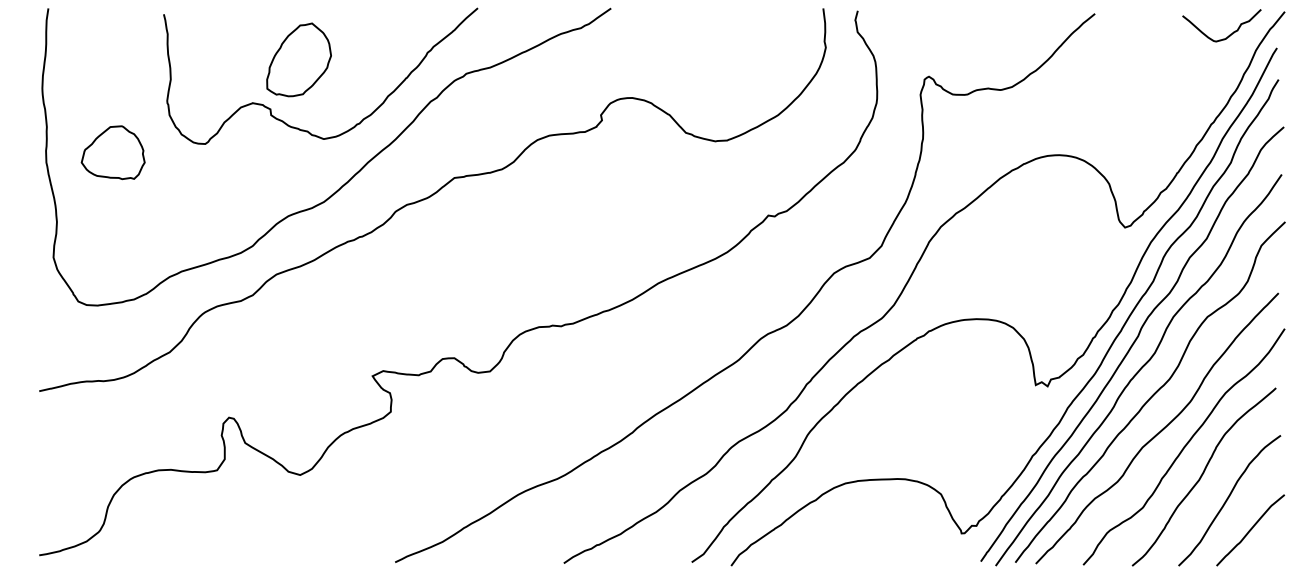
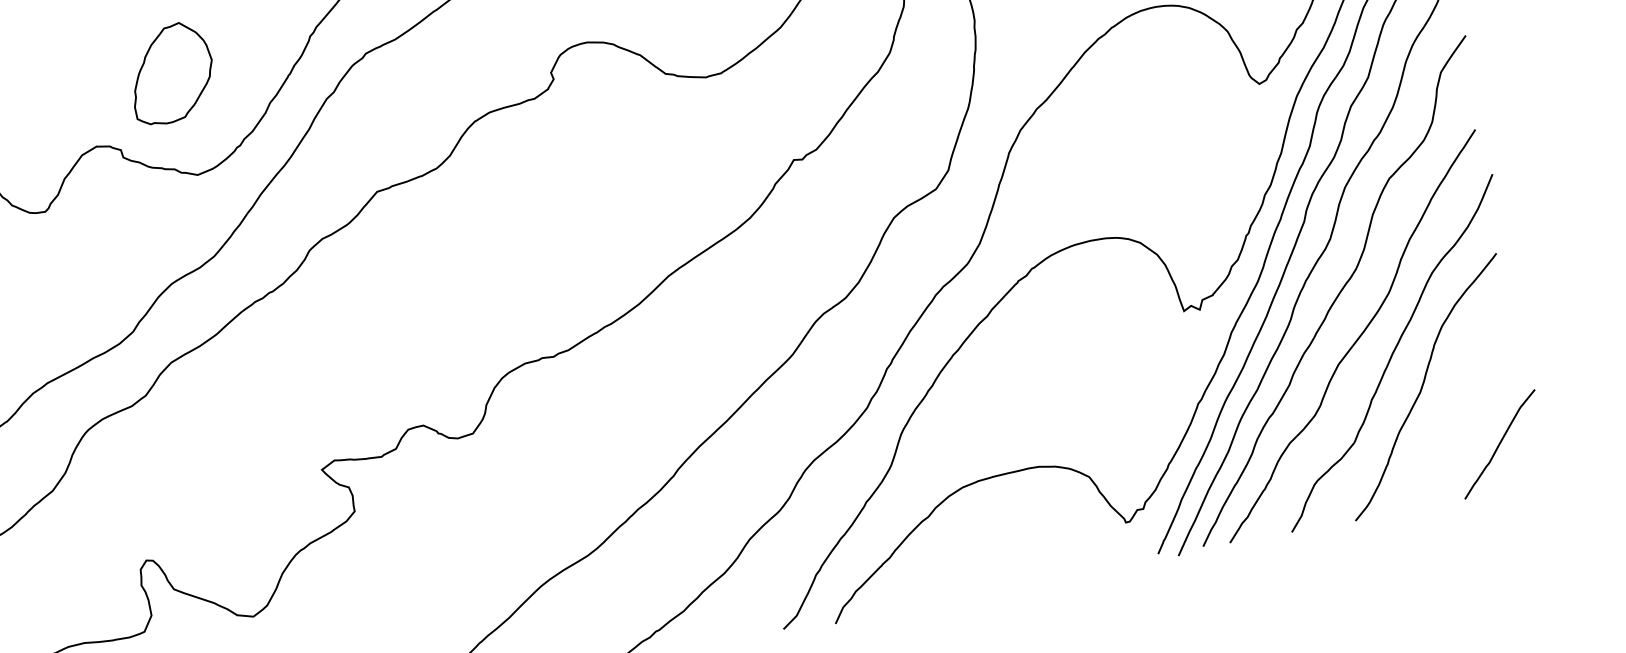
part: (298, 59) -> (170, 73), moved
curve: (1228, 499) -> (1463, 410), removed

